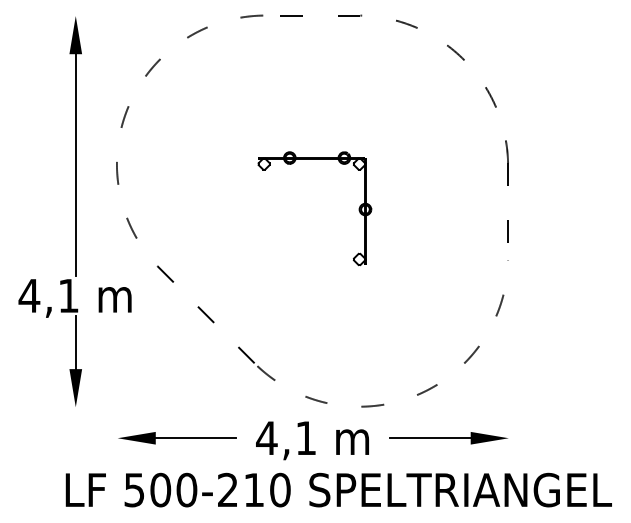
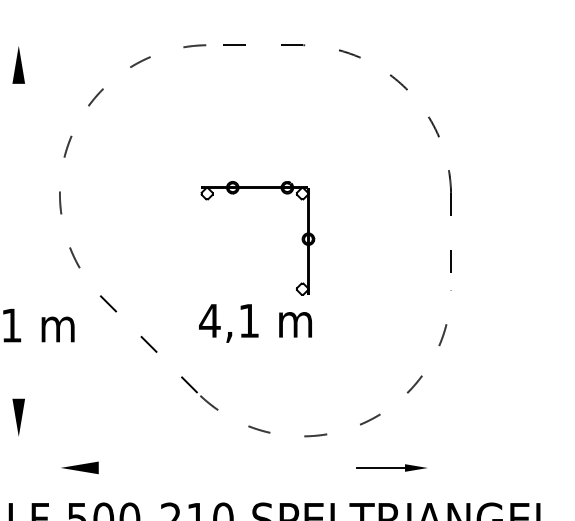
line: (75, 165) -> (18, 195), removed
line: (75, 342) -> (18, 372), removed
line: (195, 438) -> (138, 468), removed
part: (448, 438) -> (391, 468), size x0.6
text: (312, 440) -> (255, 323), moved

